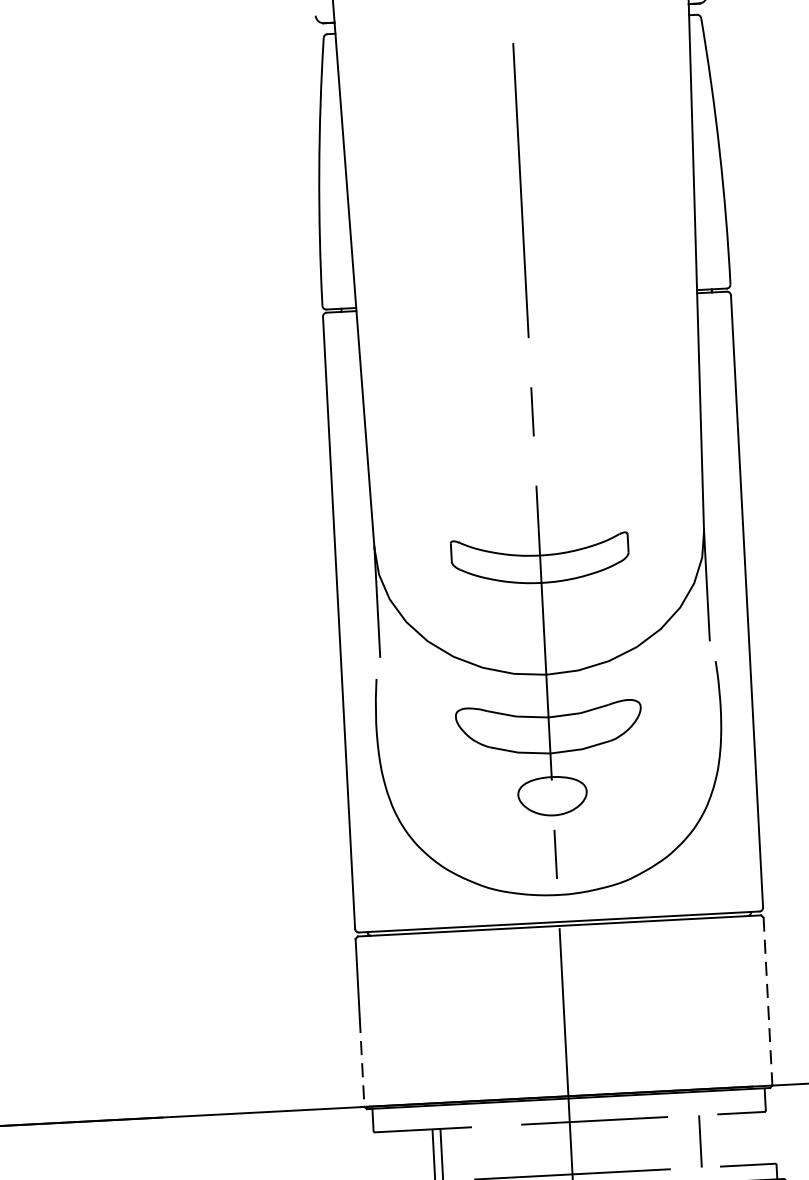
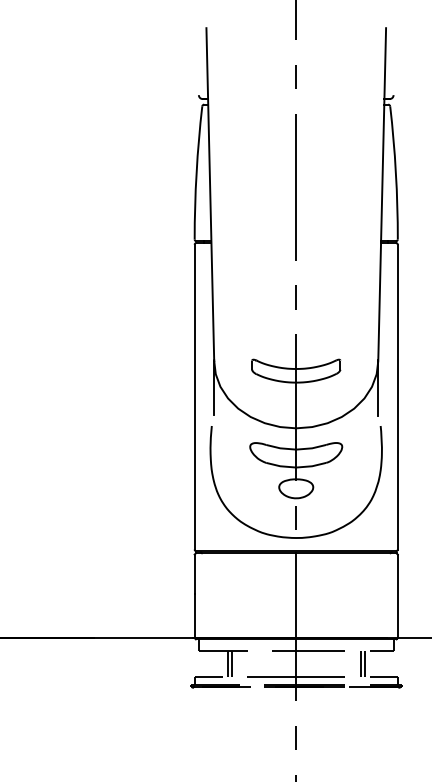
line: (767, 1001) -> (397, 596), dashed -> solid
line: (361, 1063) -> (194, 616), dashed -> solid
line: (708, 1141) -> (364, 664), added

